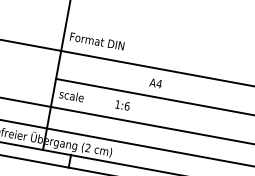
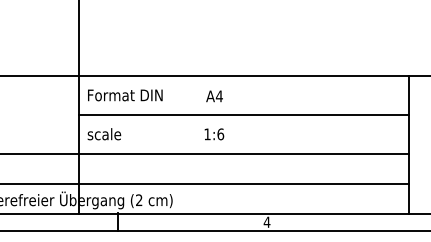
text: (97, 41) -> (125, 95), moved
text: (122, 105) -> (214, 134), moved

